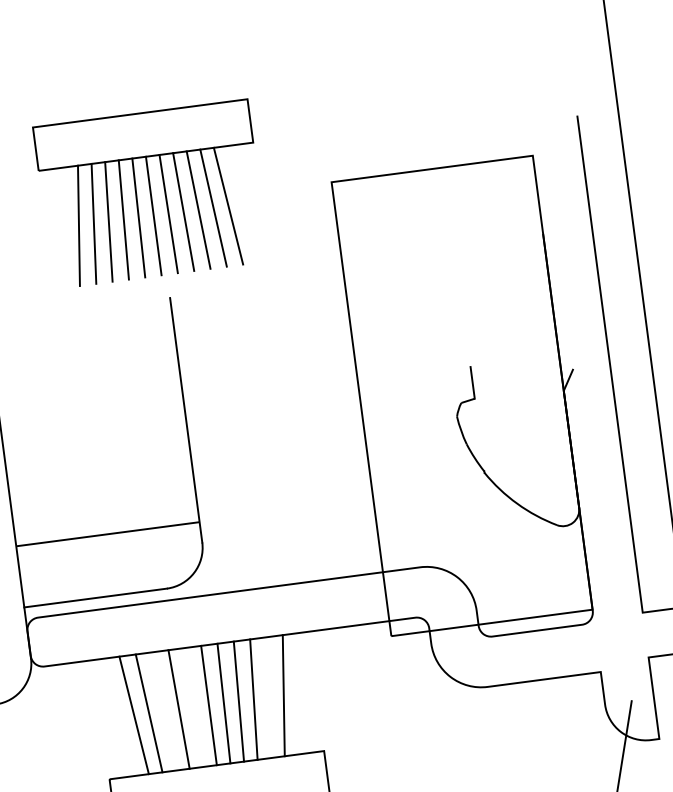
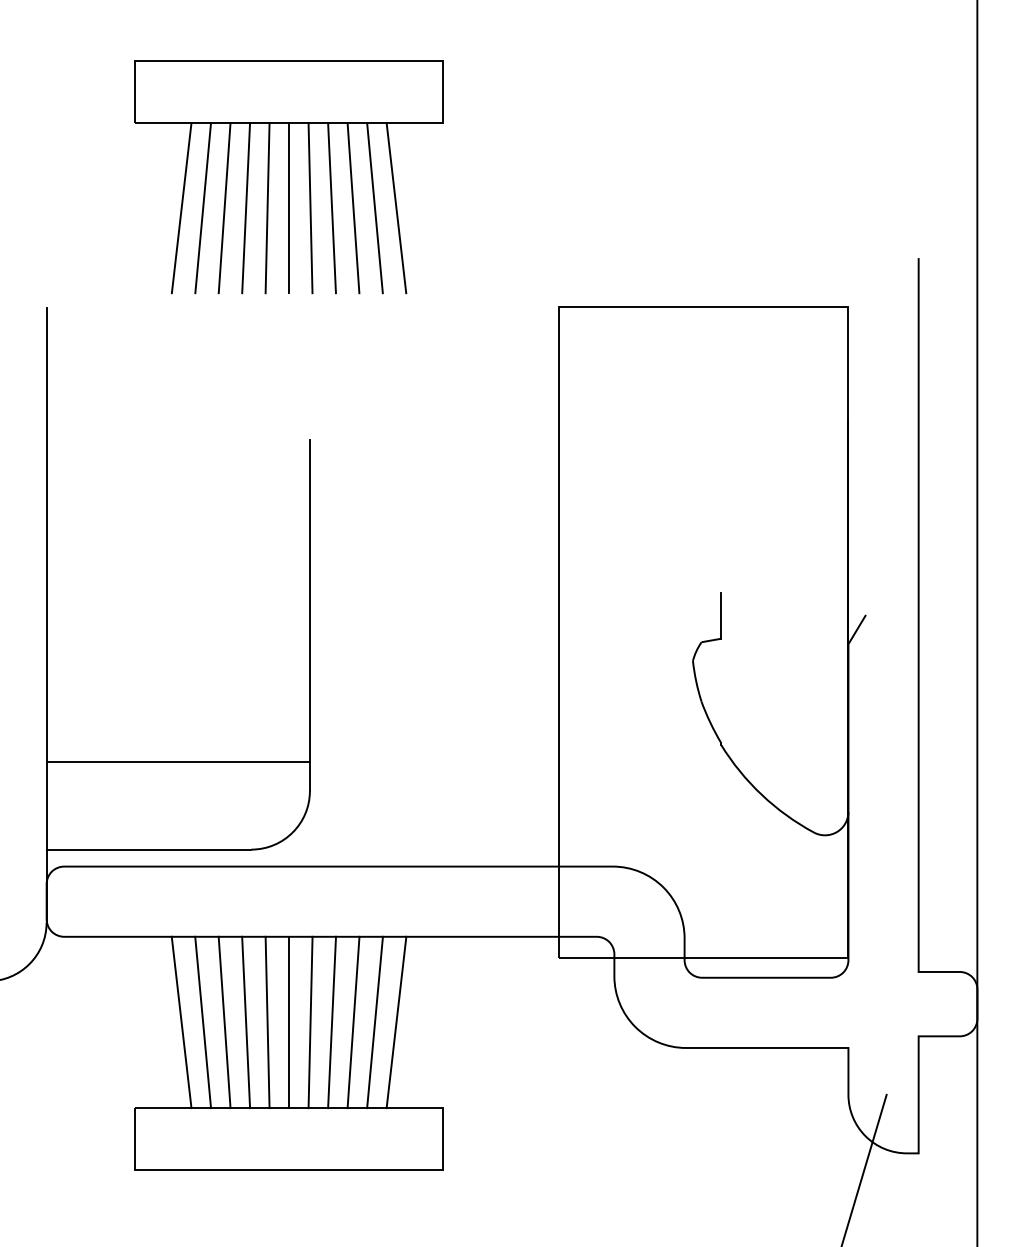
part: (150, 194) -> (288, 177), moved
line: (268, 697) -> (374, 1022), added
line: (193, 707) -> (267, 1022), added
line: (164, 711) -> (224, 1022), added

